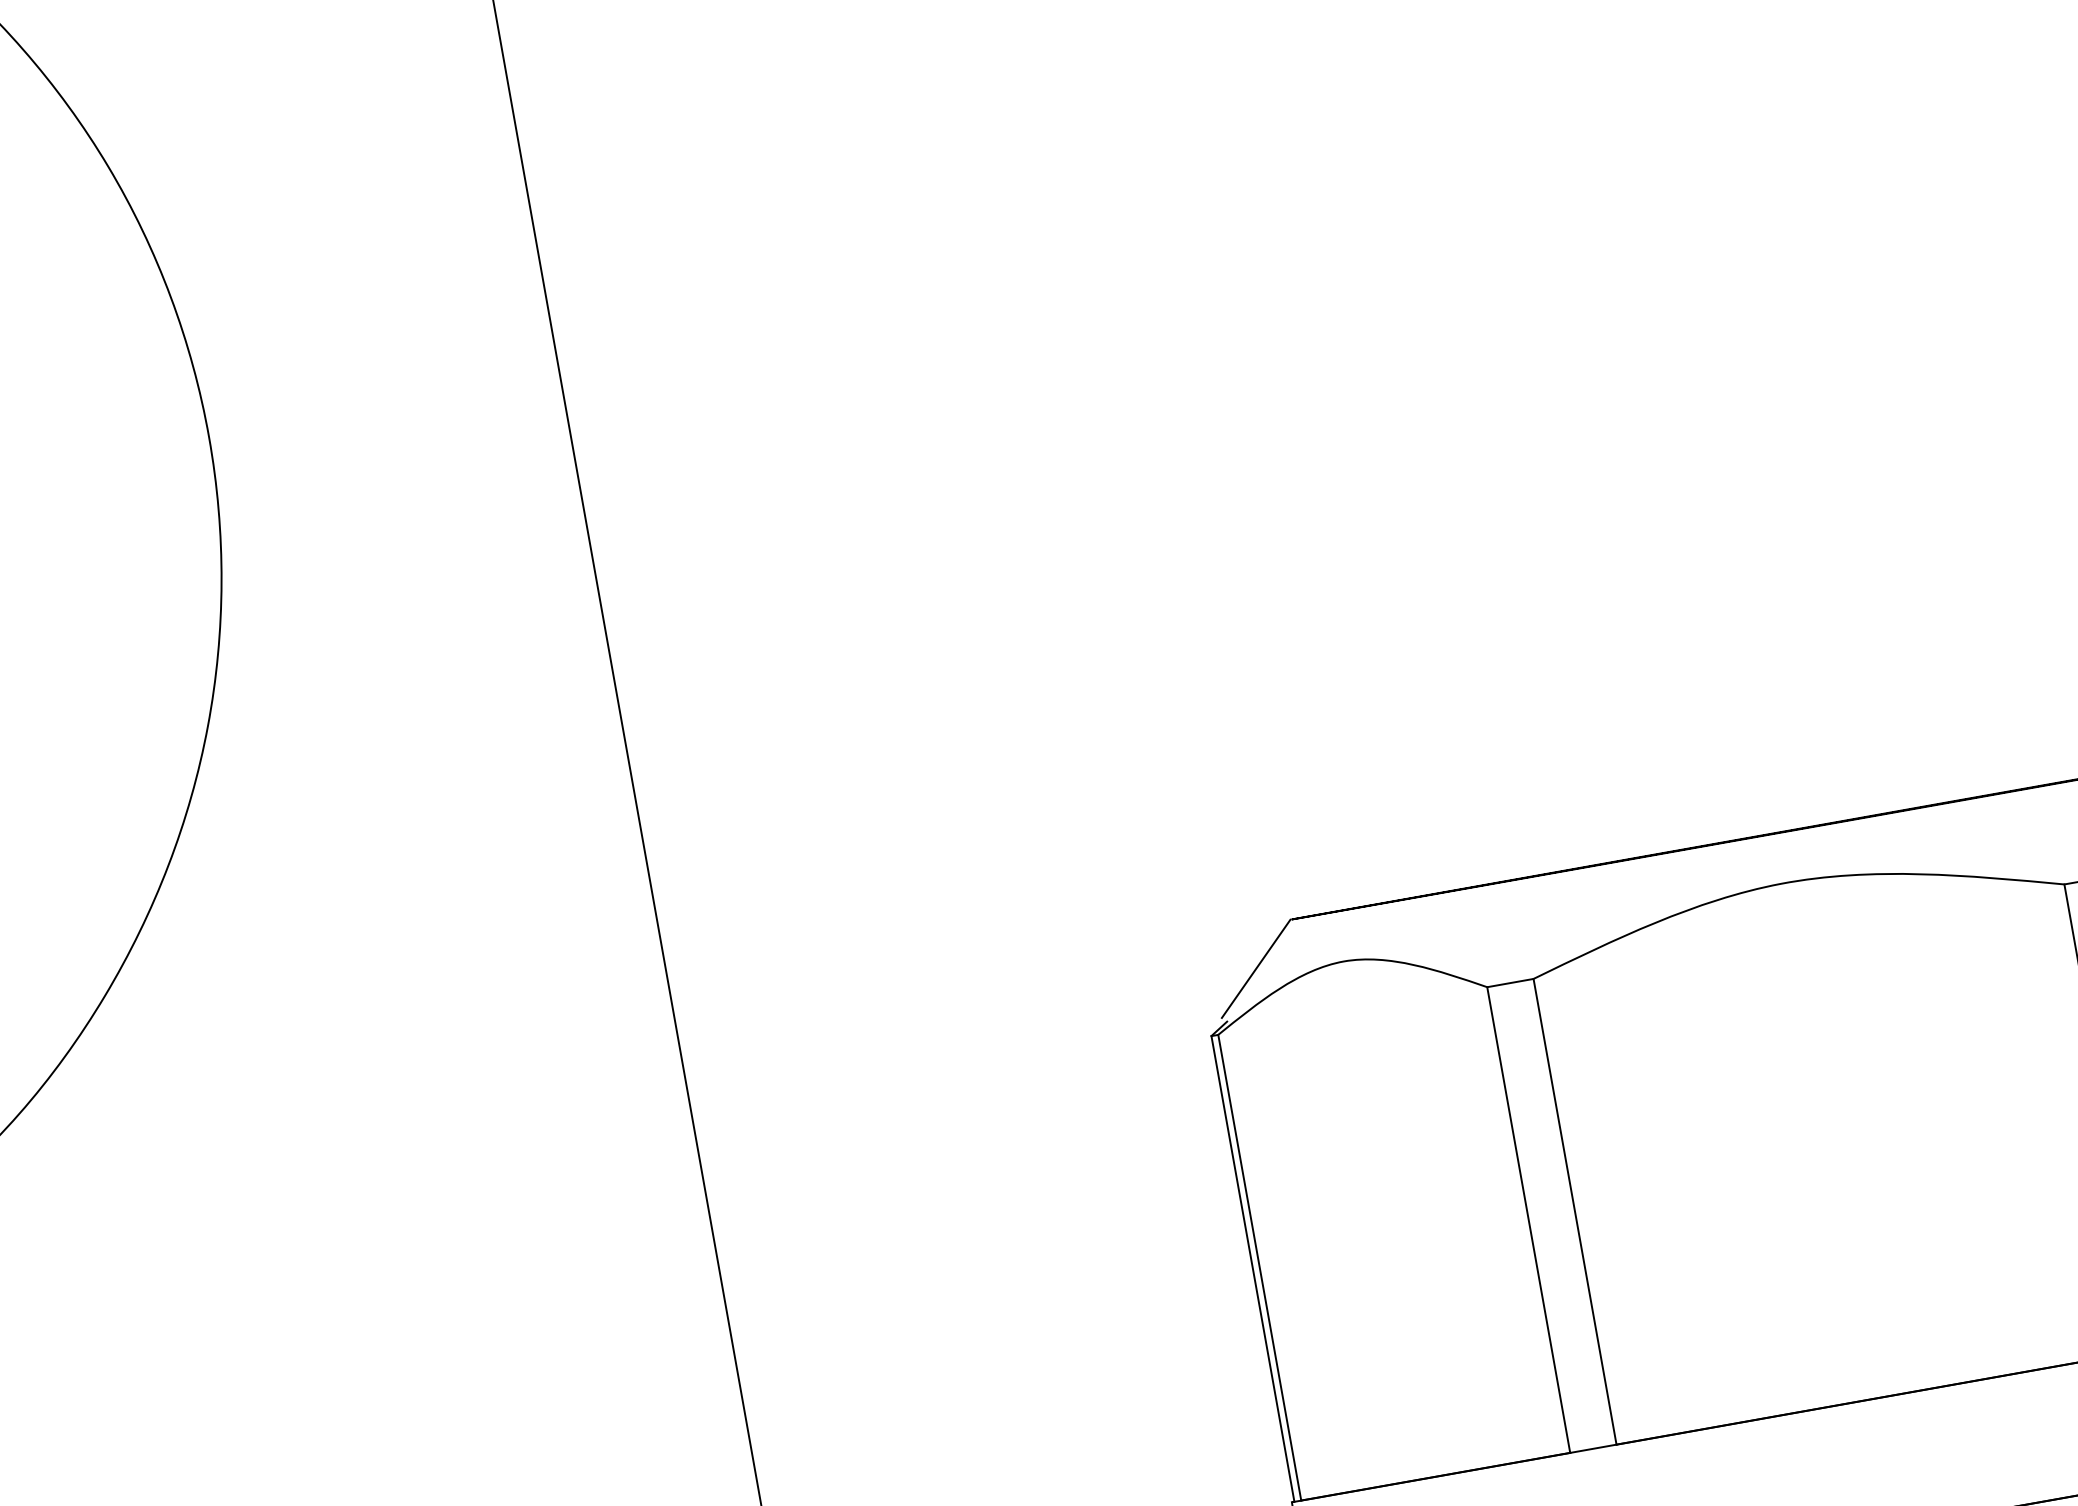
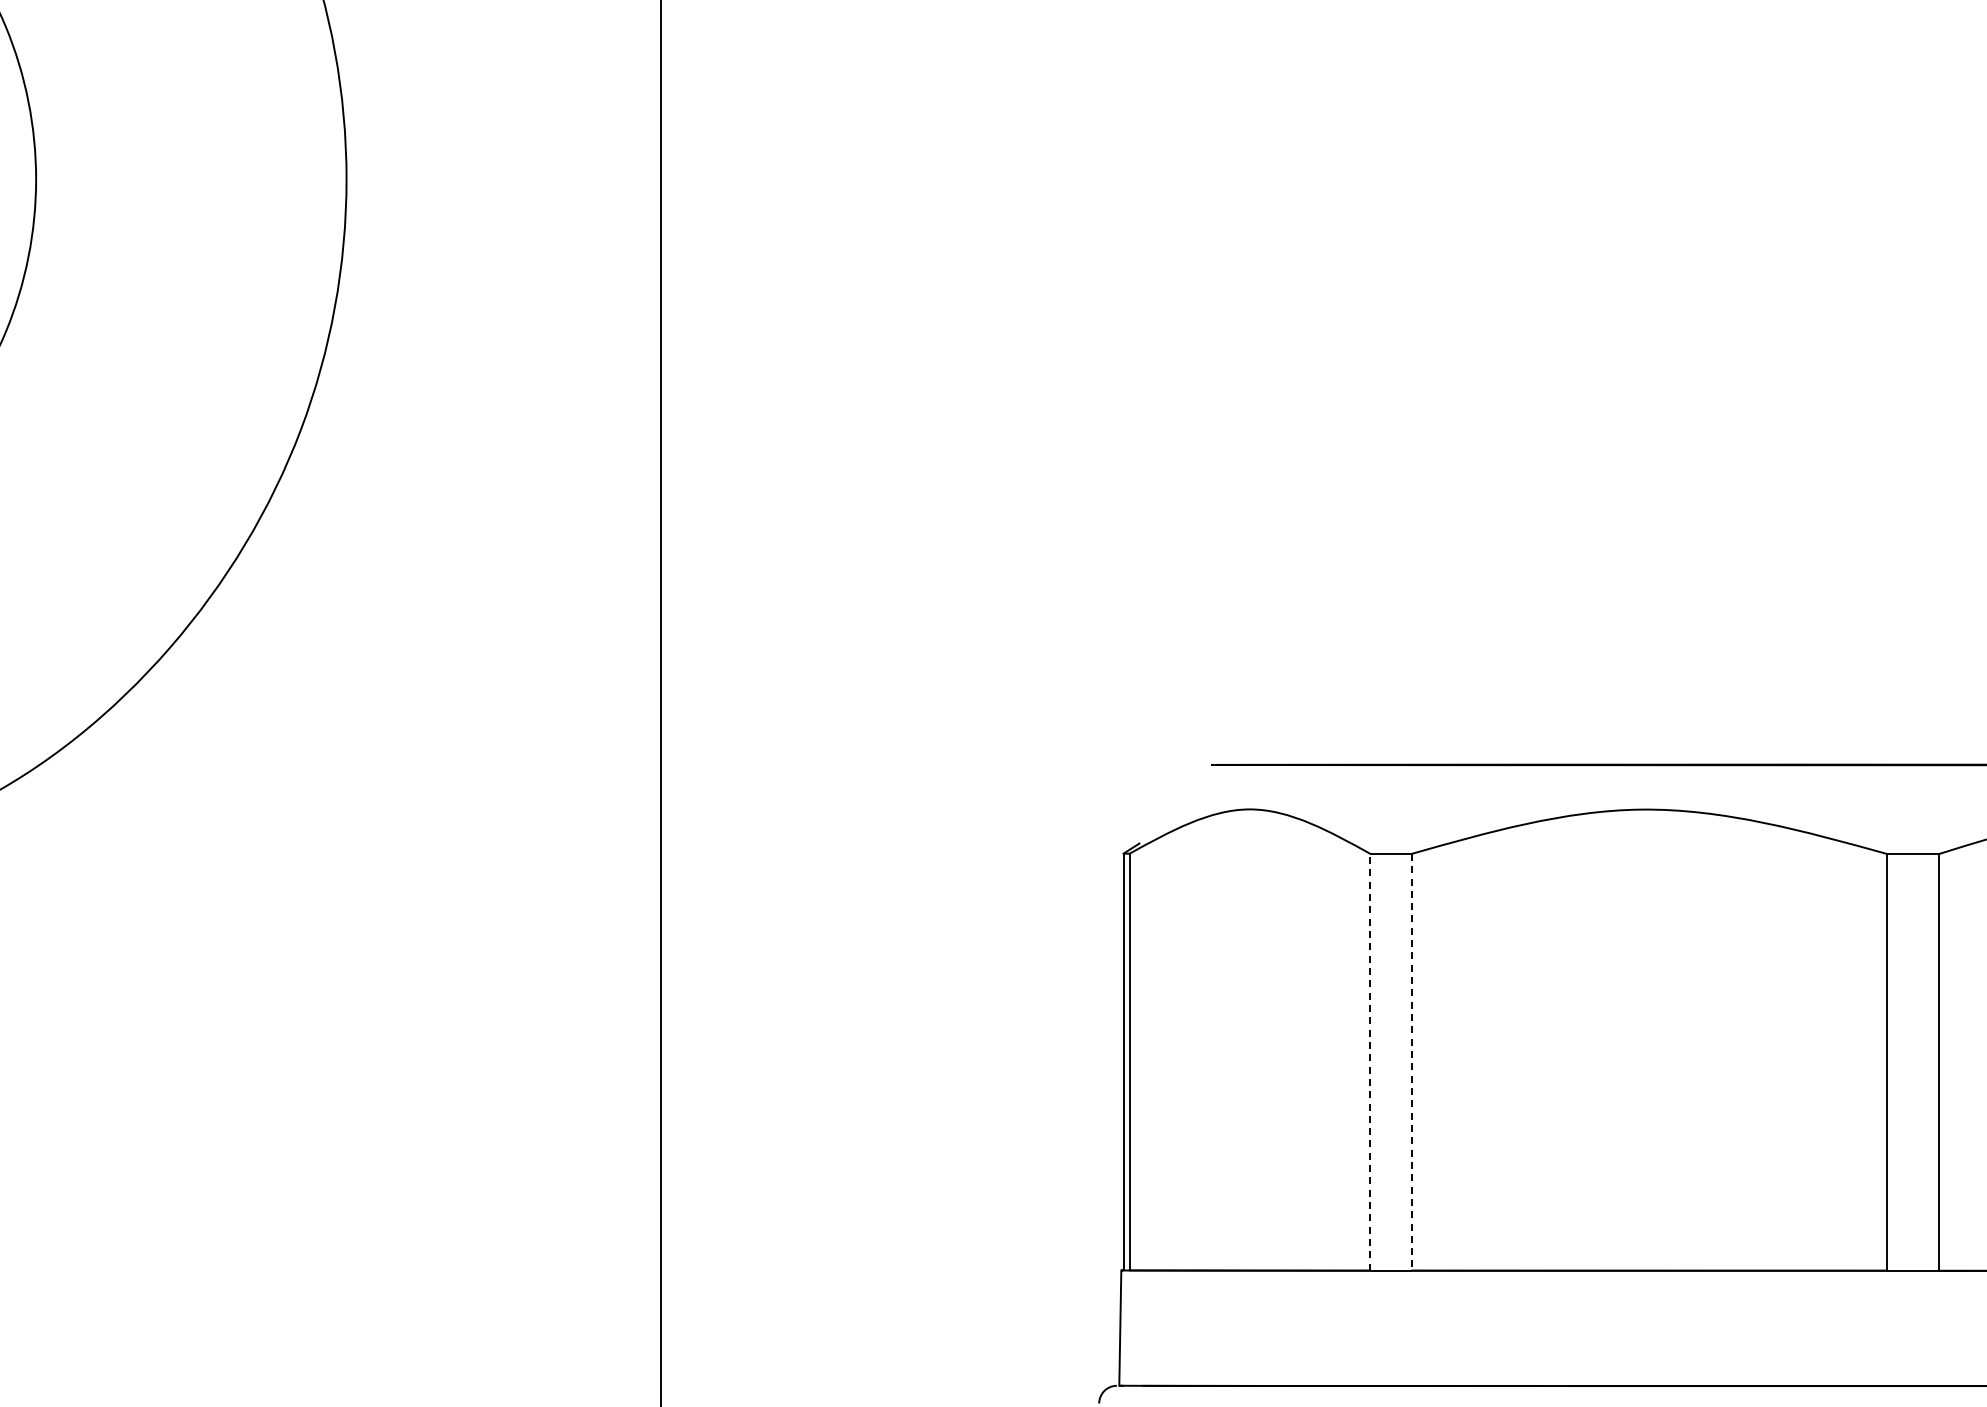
line: (1255, 968) -> (1172, 801), removed
line: (1574, 1212) -> (1411, 1062), solid -> dashed
line: (1528, 1219) -> (1370, 1061), solid -> dashed

